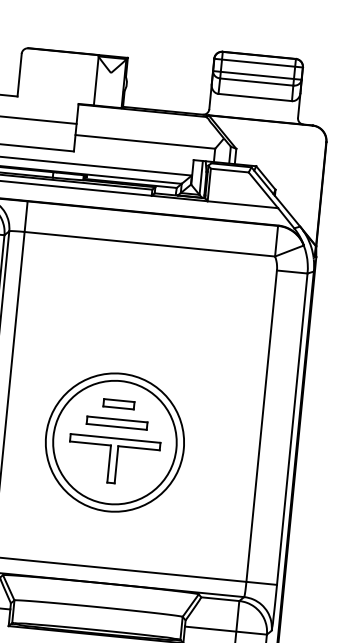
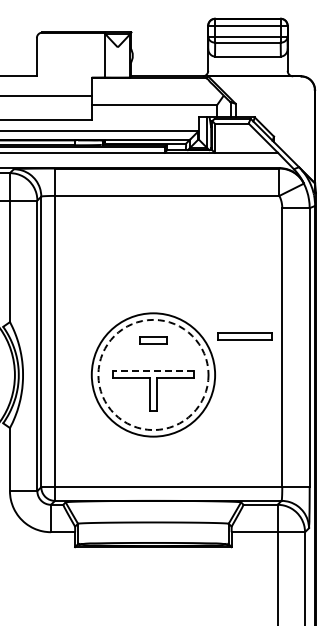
part: (116, 423) -> (244, 336), moved
line: (115, 438) -> (153, 371), solid -> dashed
circle: (115, 442) -> (153, 374), solid -> dashed

